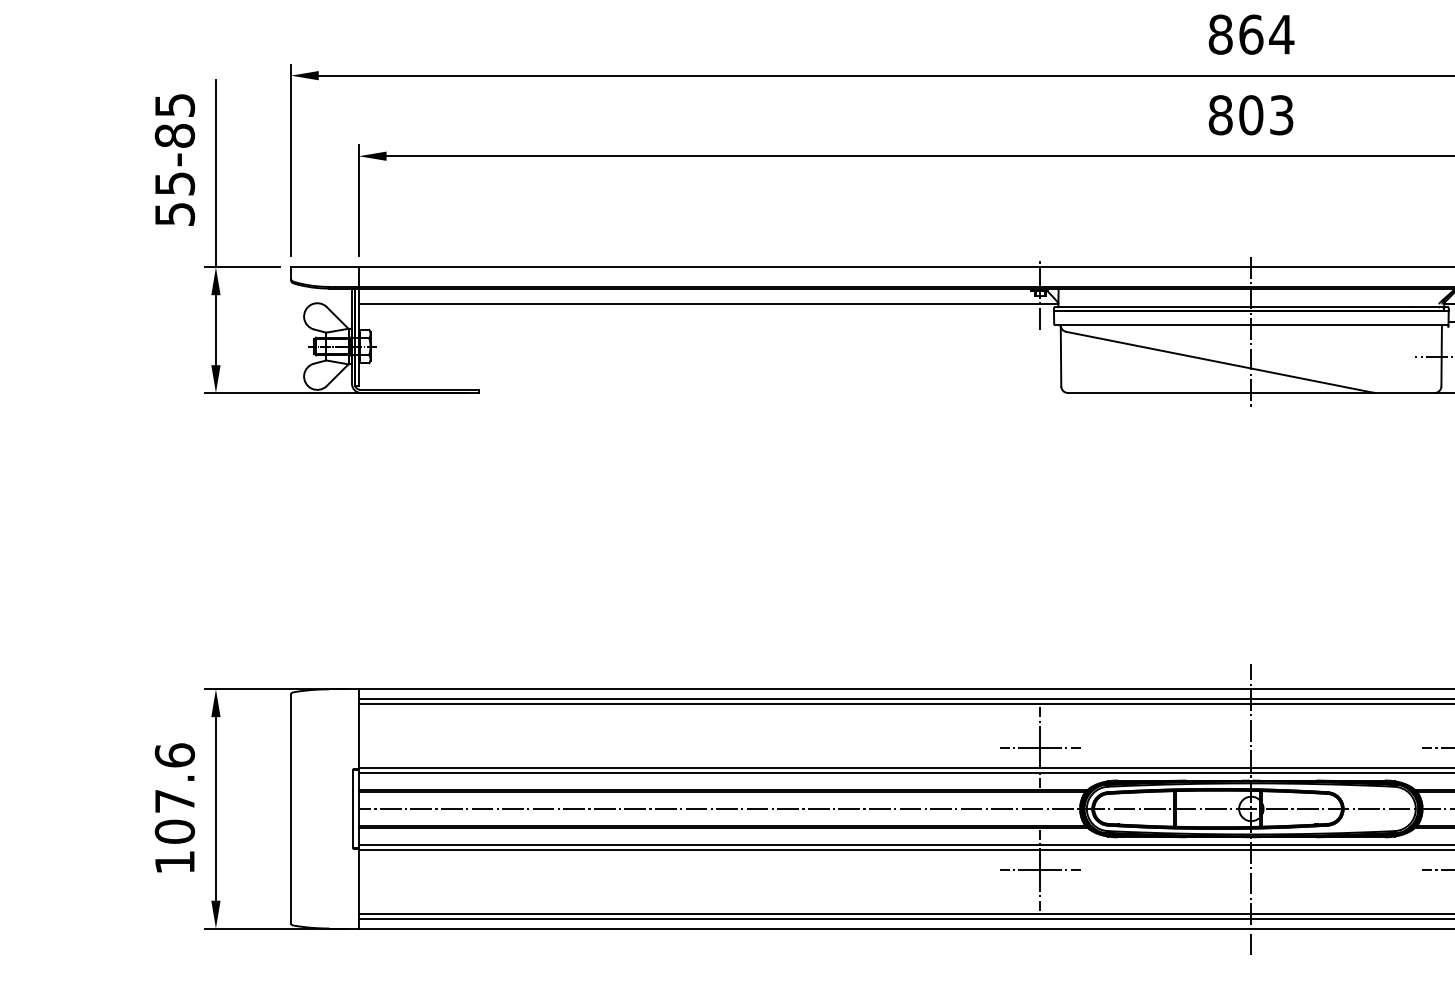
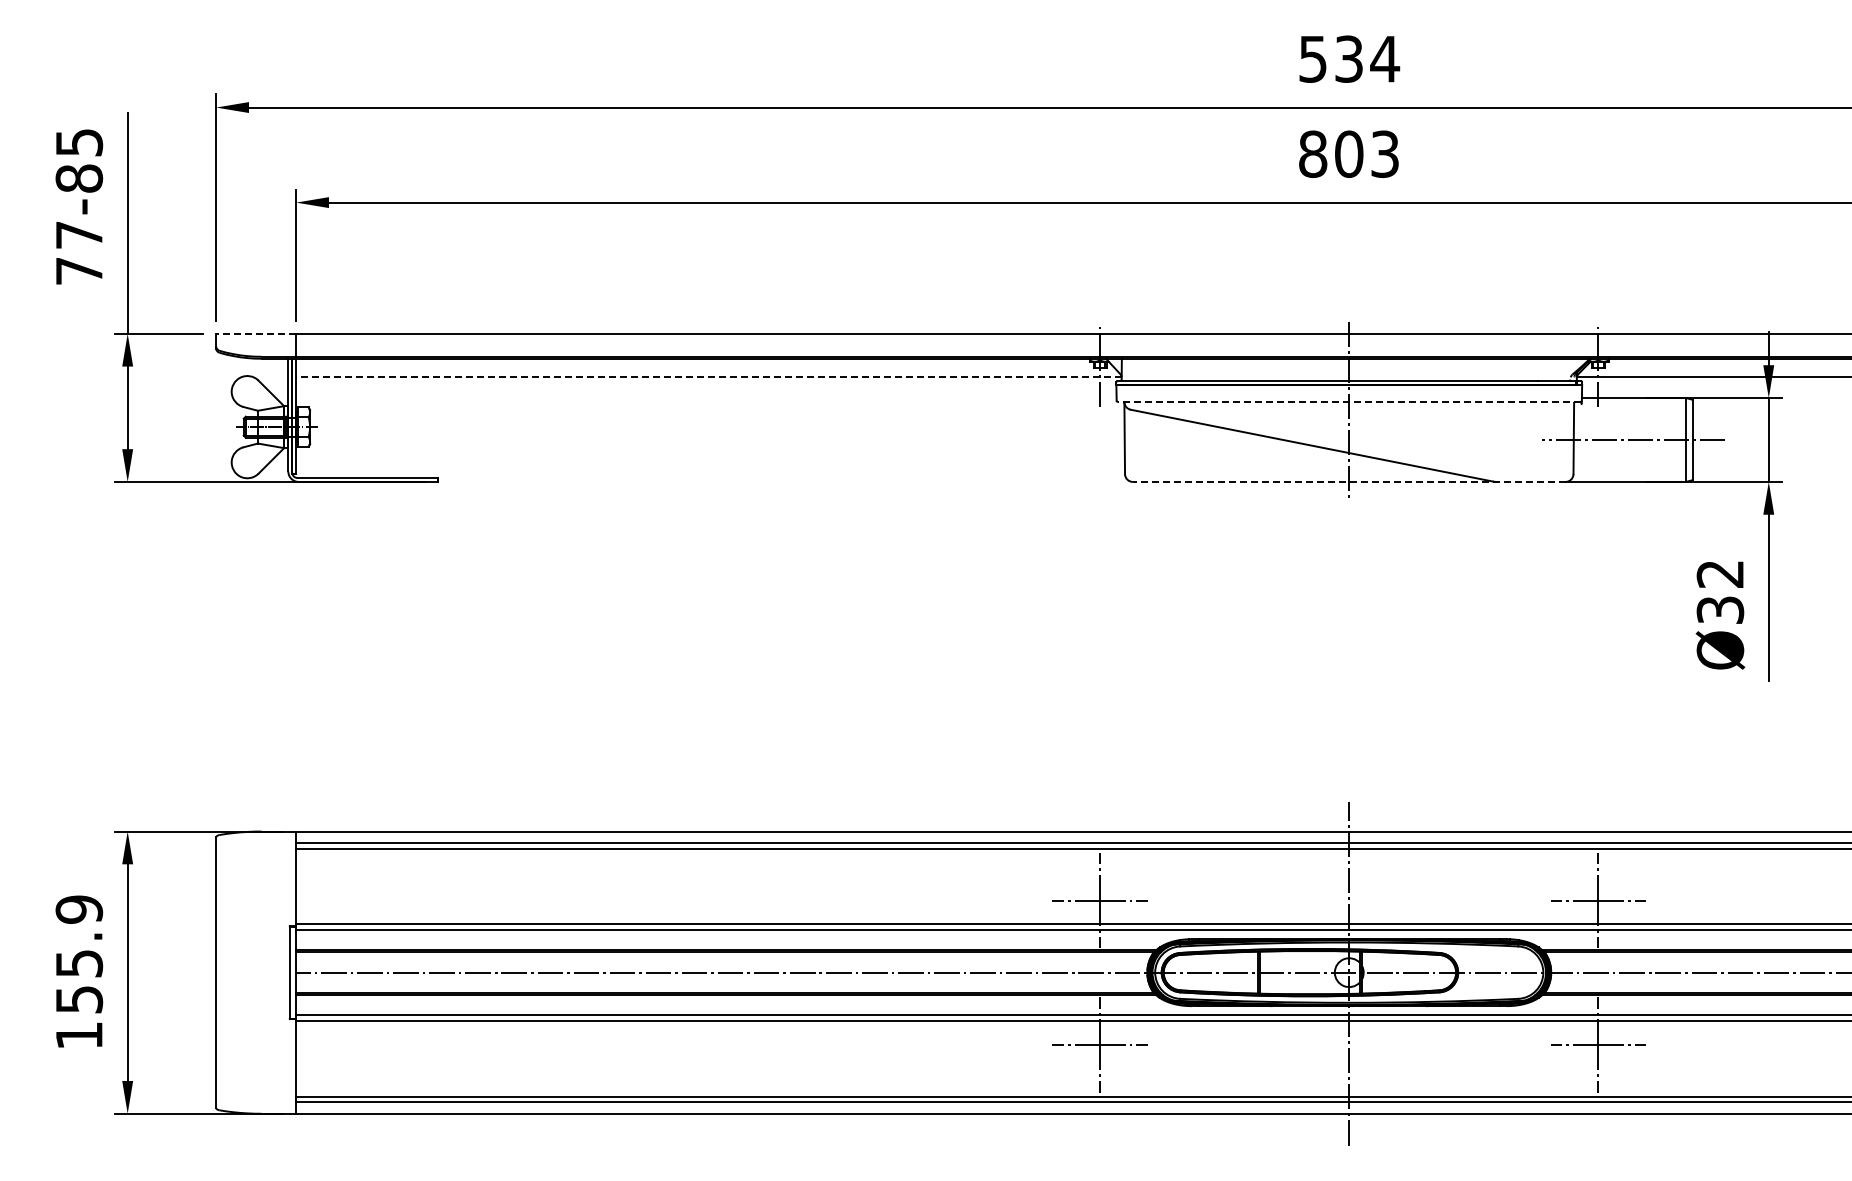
text: (1236, 34) -> (1331, 58), 864 -> 534
text: (175, 199) -> (79, 253), 55-85 -> 77-85
line: (325, 267) -> (256, 333), solid -> dashed
line: (708, 304) -> (708, 377), solid -> dashed
line: (1250, 324) -> (1348, 401), solid -> dashed
line: (1250, 392) -> (1348, 481), solid -> dashed
text: (175, 793) -> (79, 954), 107.6 -> 155.9

